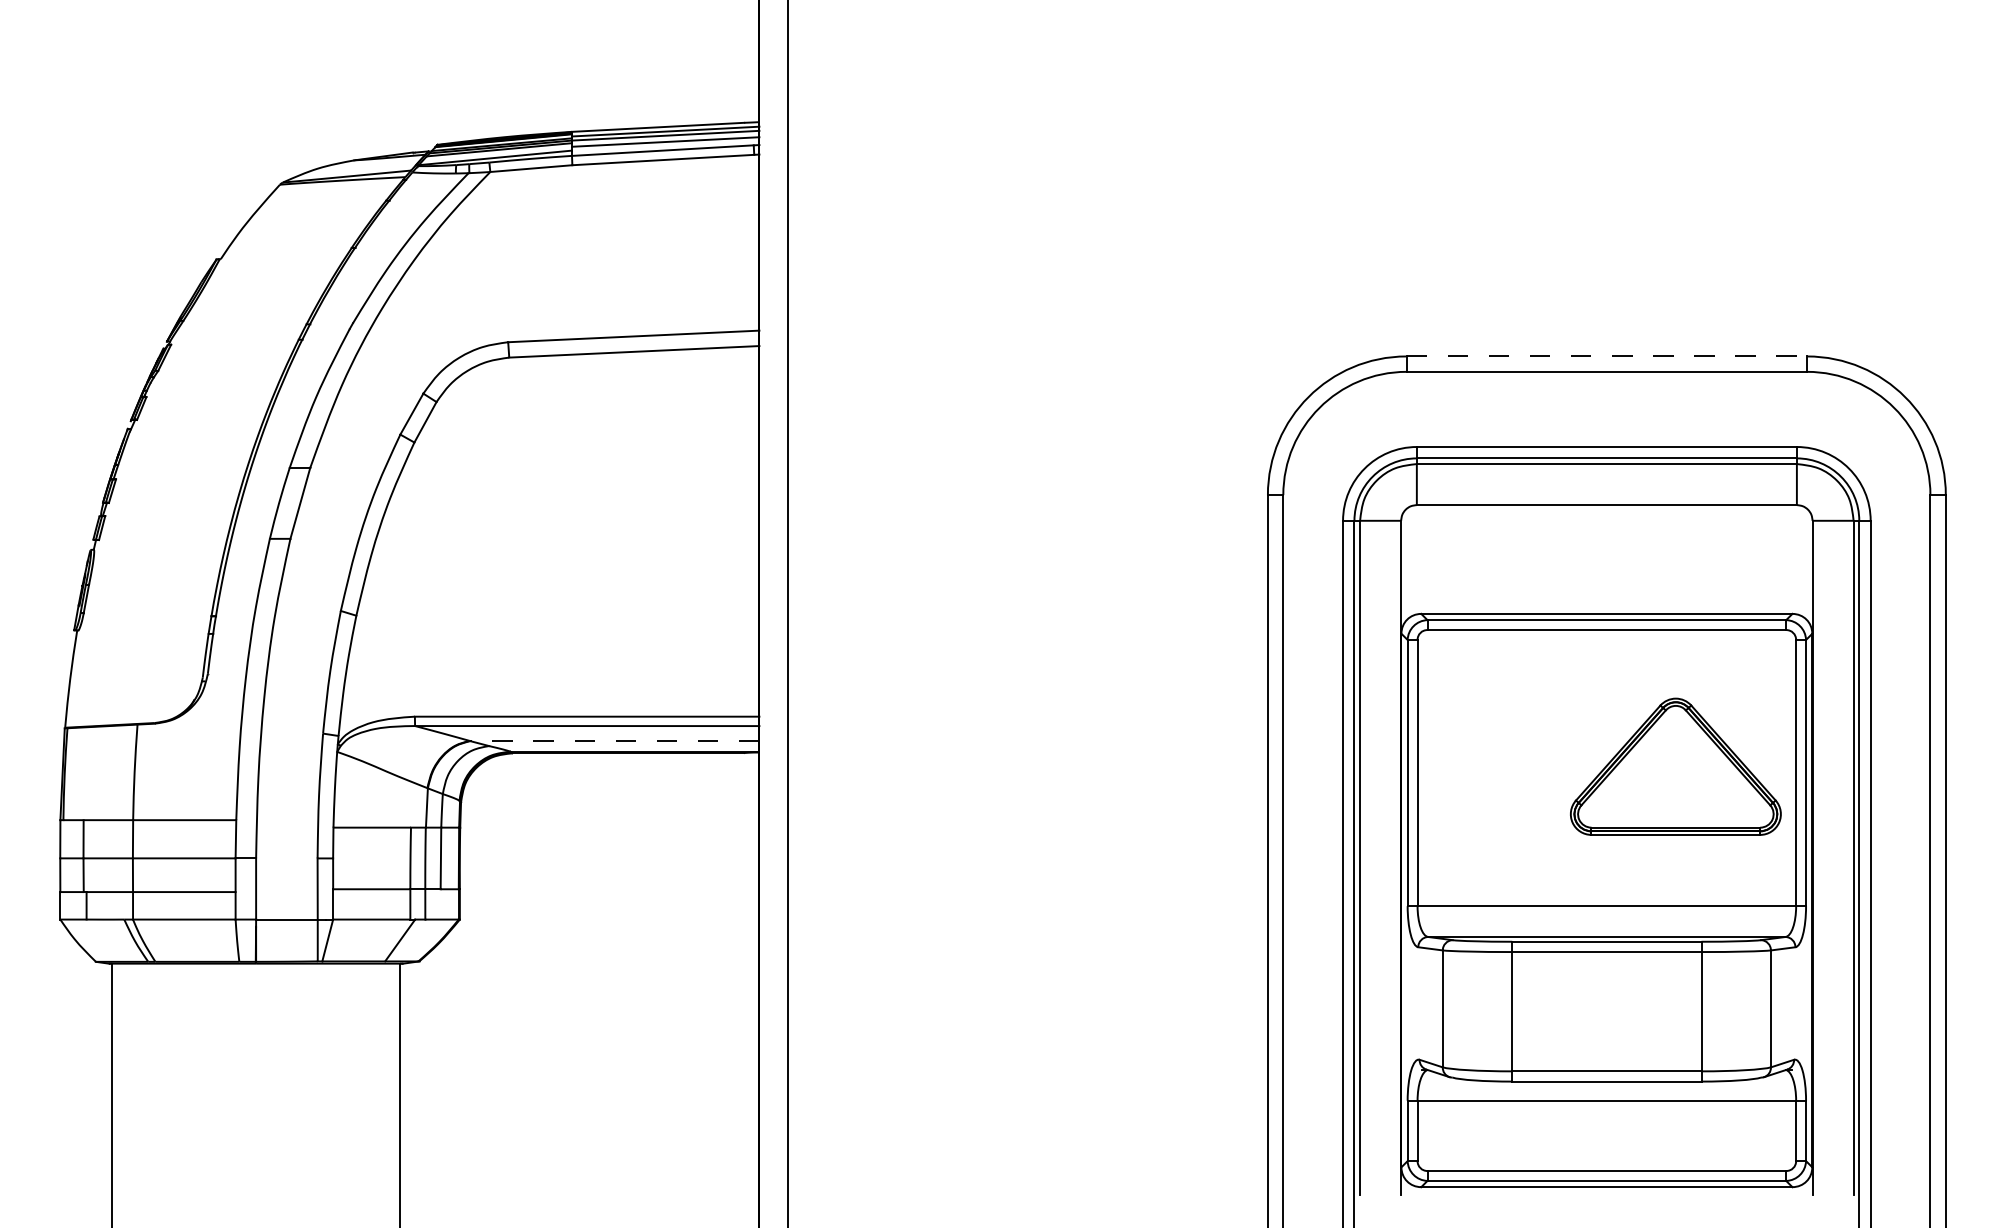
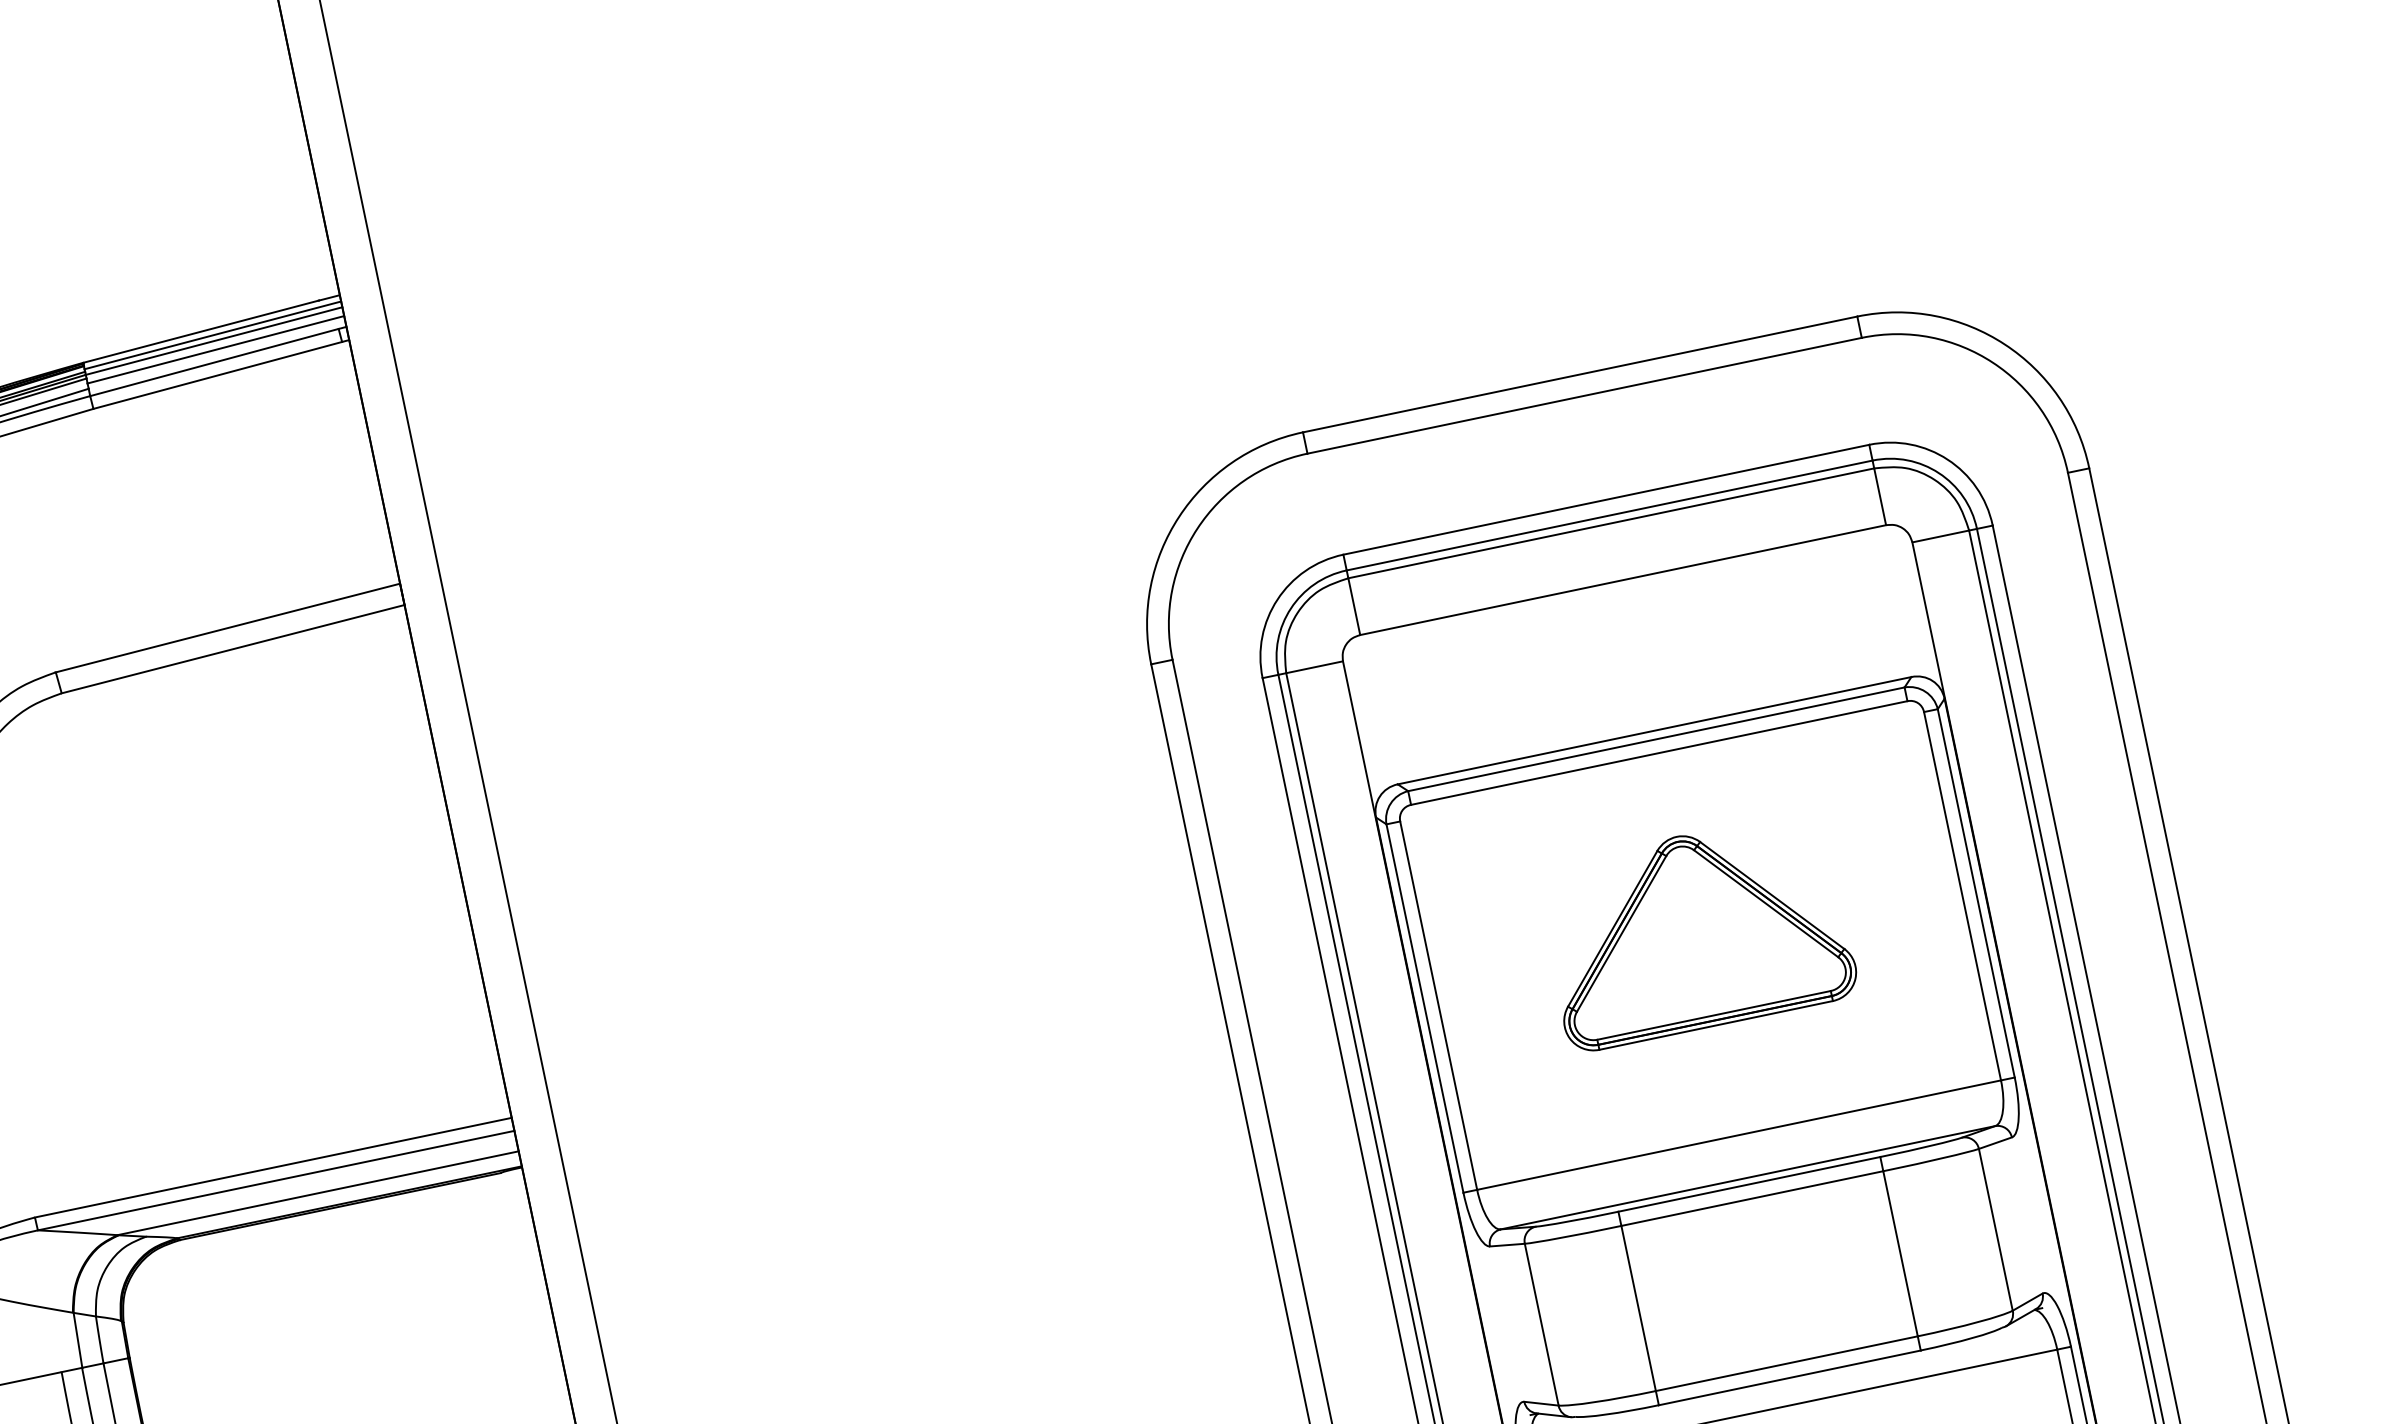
line: (1607, 356) -> (1581, 374), dashed -> solid
line: (614, 740) -> (318, 1192), dashed -> solid
part: (1675, 766) -> (1695, 930), moved

